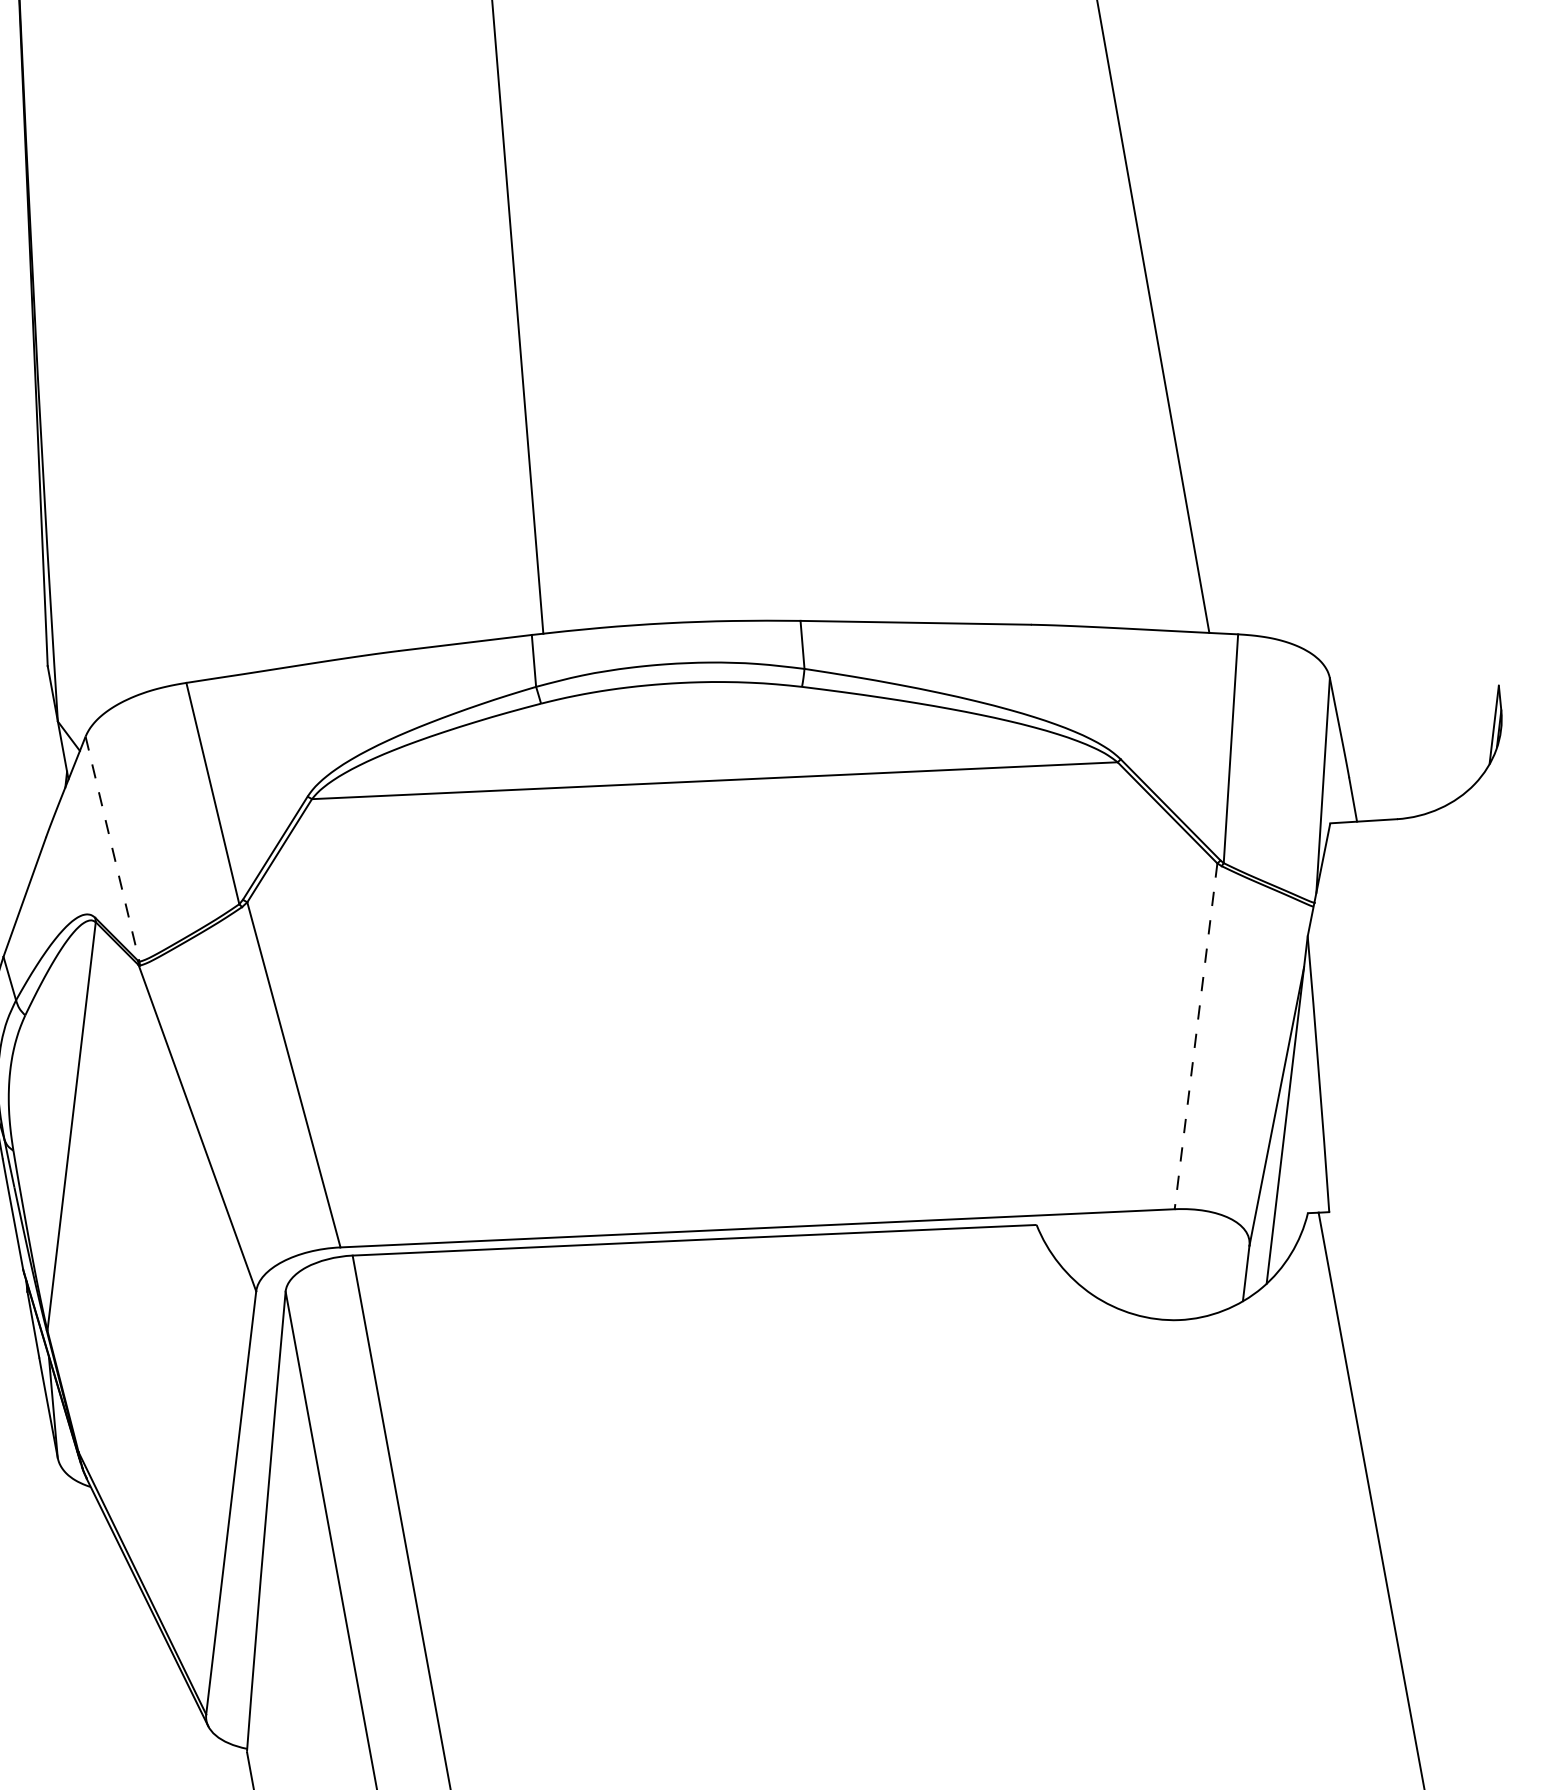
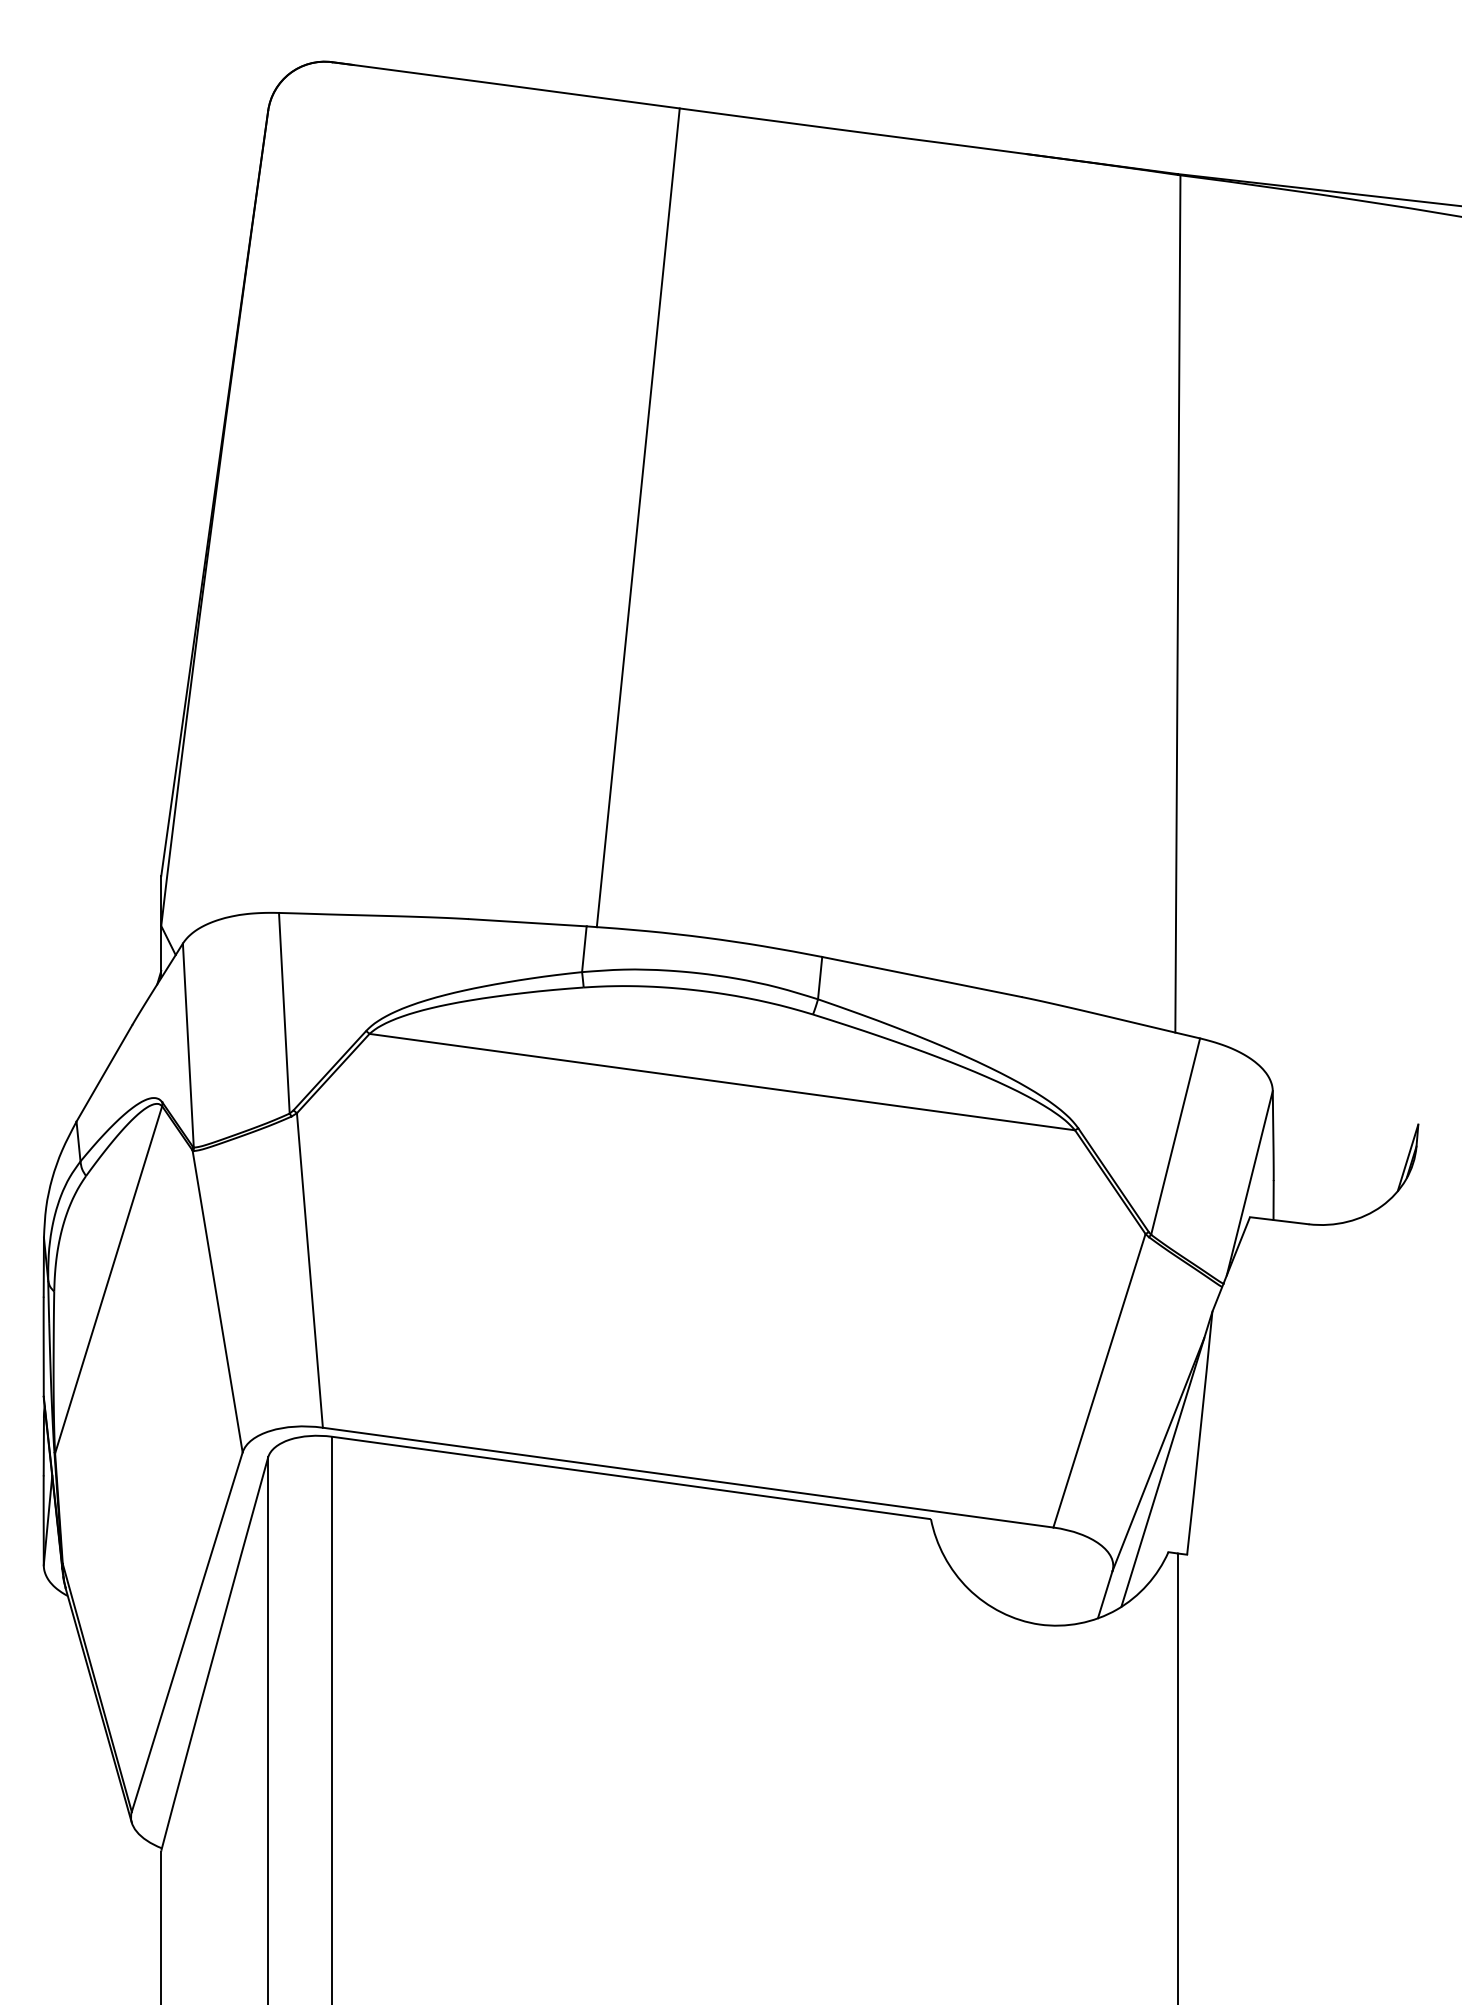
line: (112, 850) -> (188, 1046), dashed -> solid
line: (1196, 1036) -> (1099, 1380), dashed -> solid

